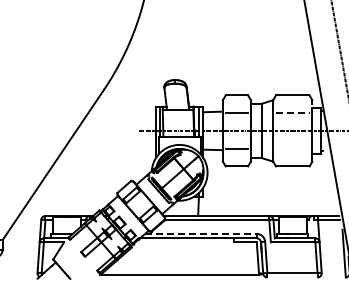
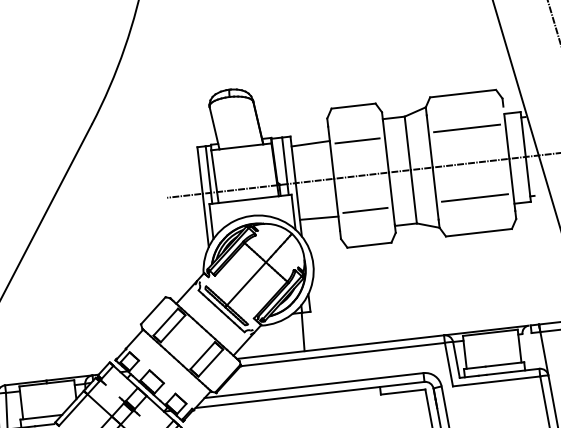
line: (292, 113) -> (466, 129), dashed -> solid
line: (292, 148) -> (474, 197), added
line: (200, 233) -> (313, 384), dashed -> solid

